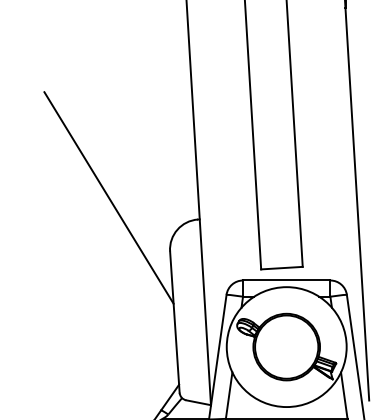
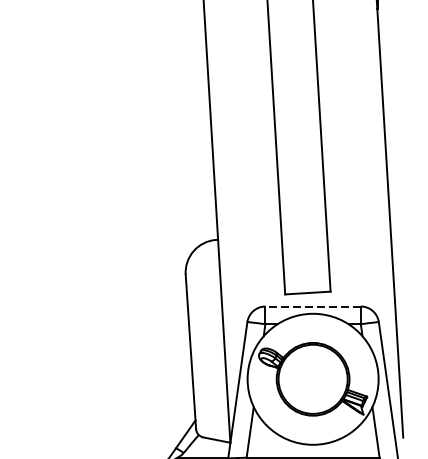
line: (108, 197) -> (118, 215), removed
line: (286, 280) -> (312, 306), solid -> dashed

